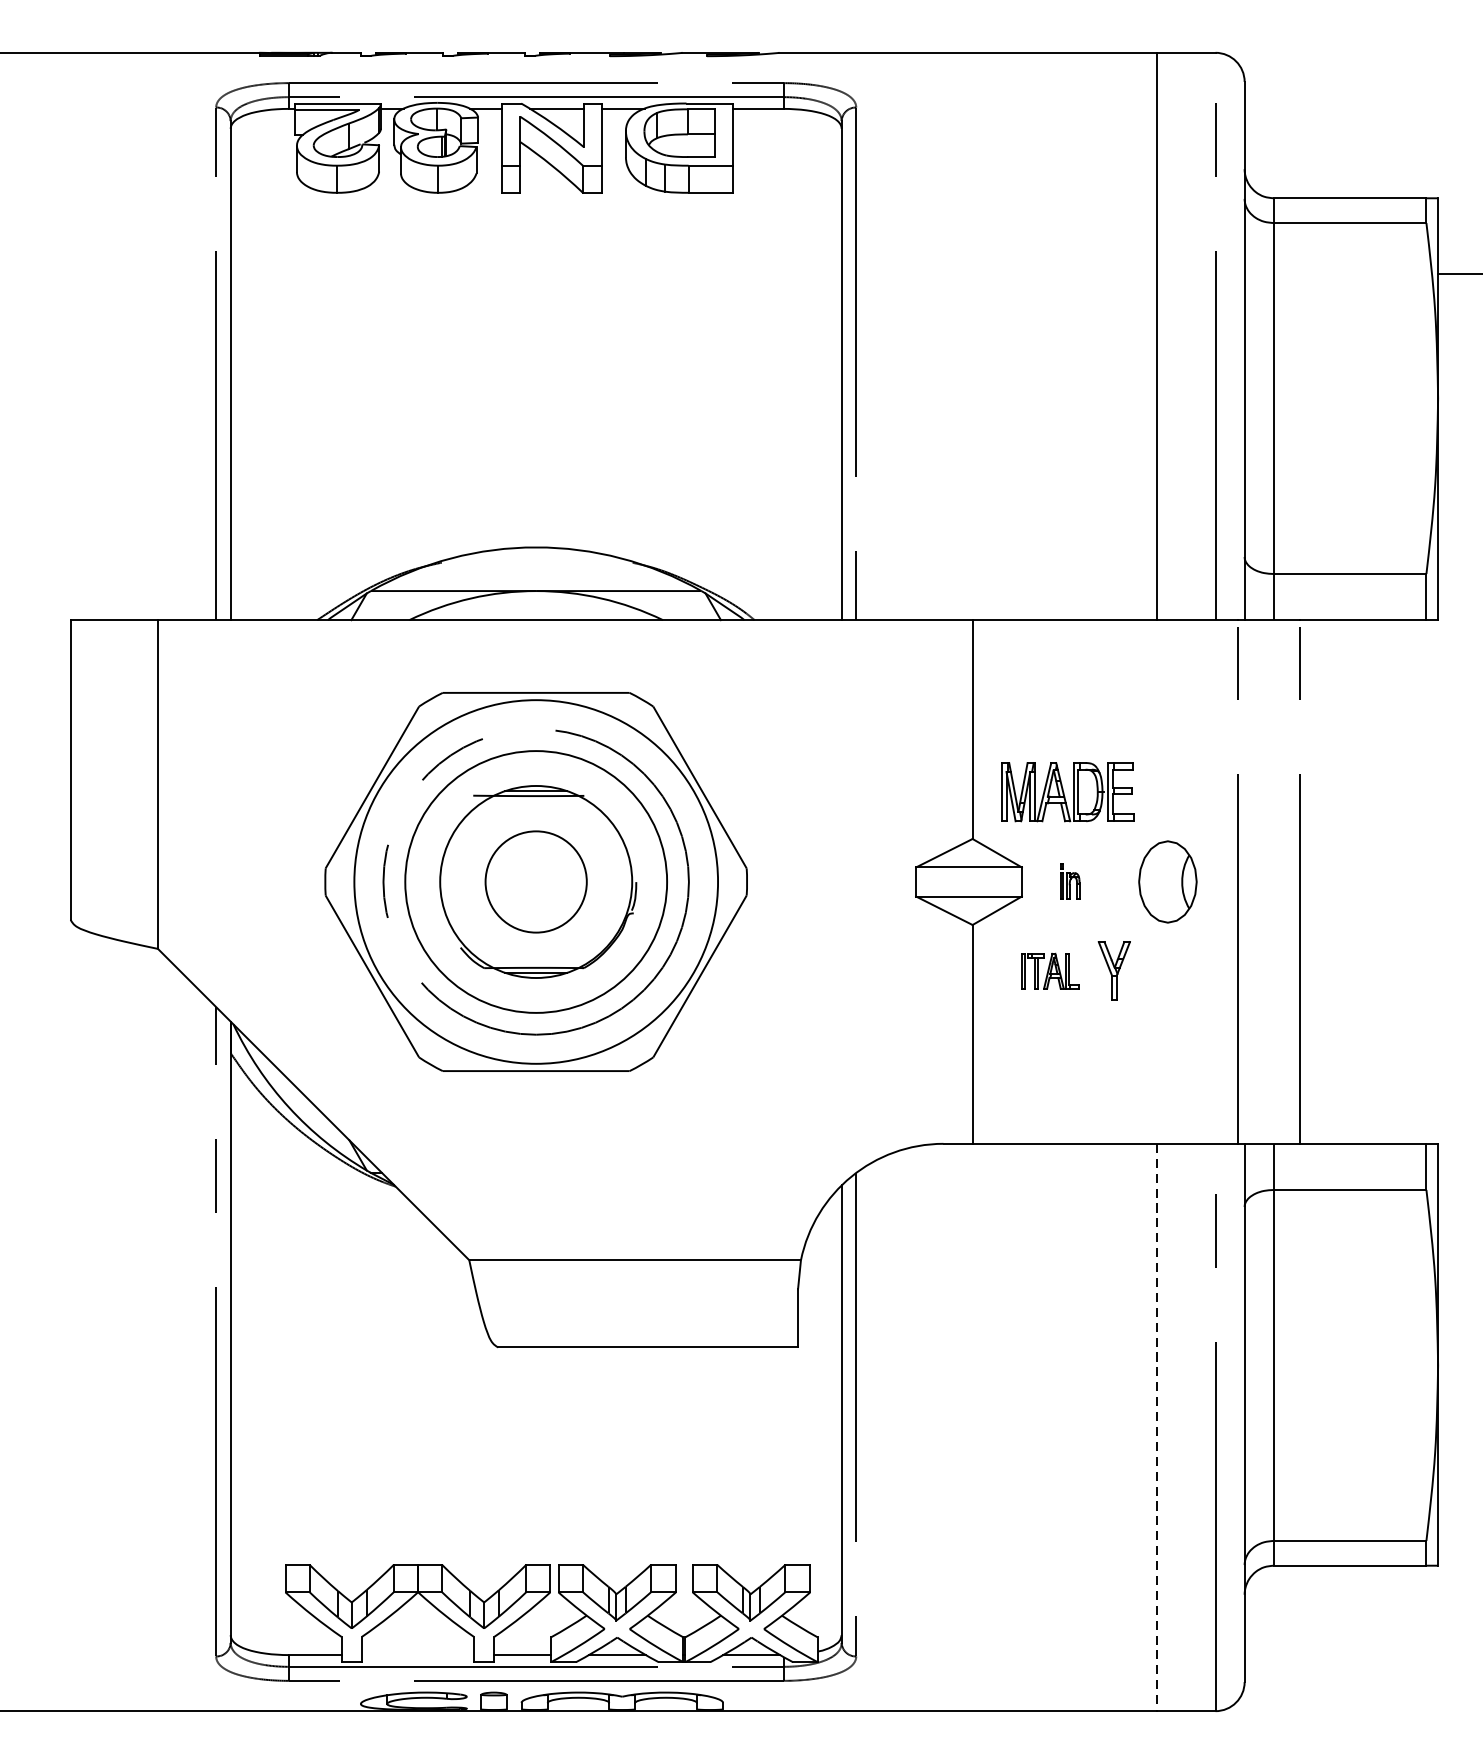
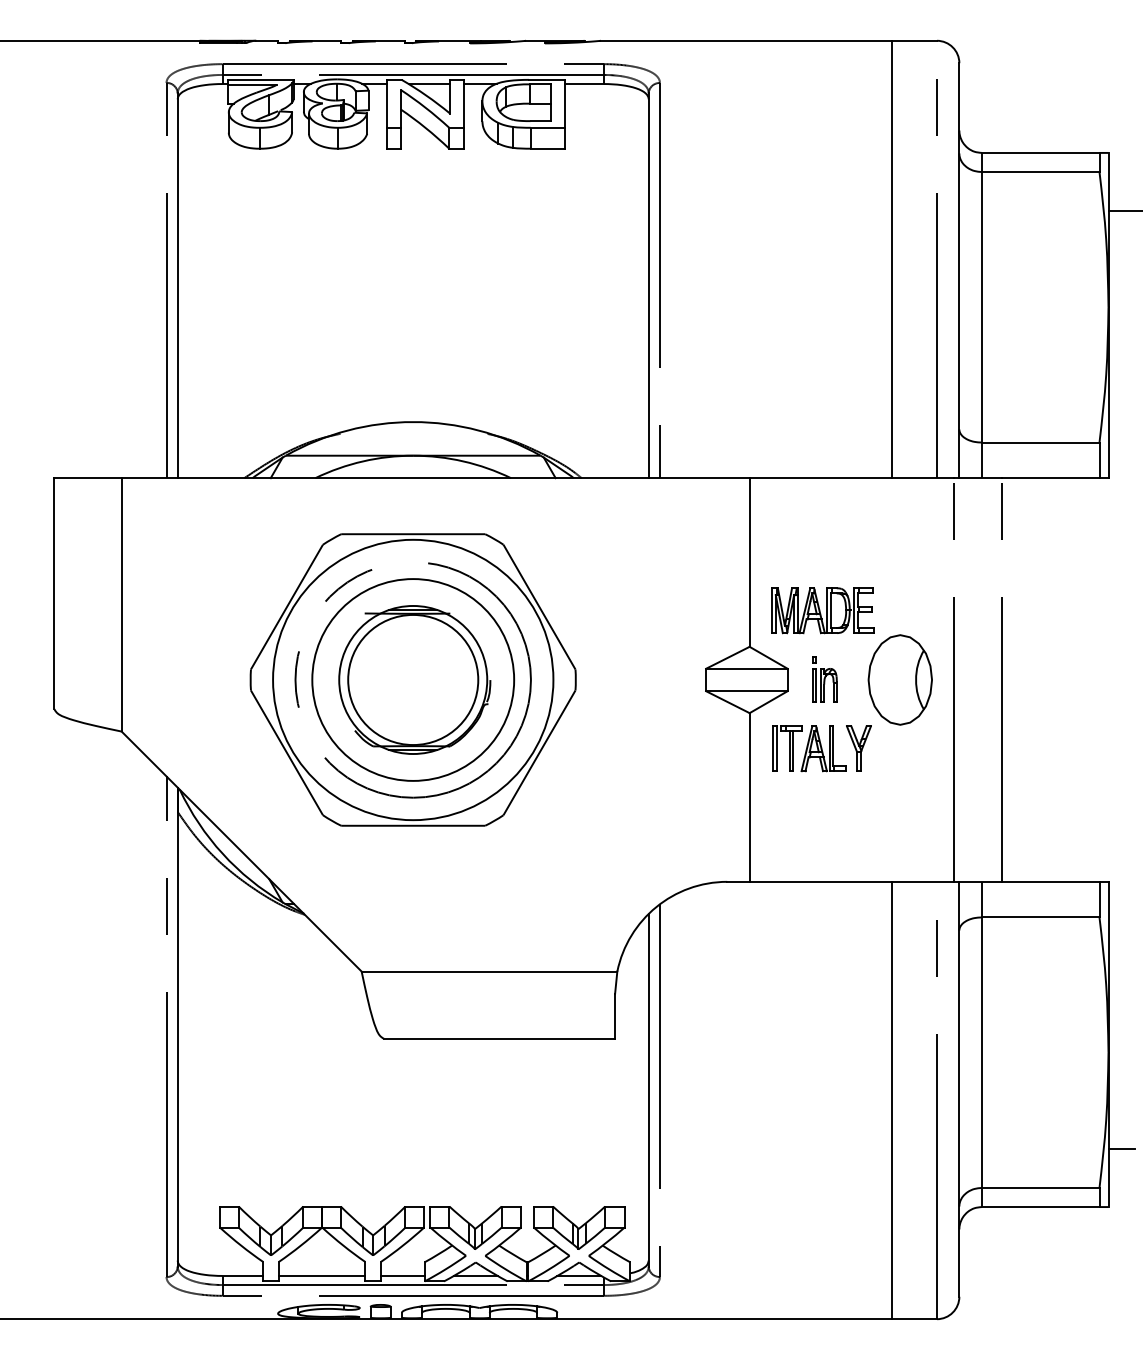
circle: (536, 881) -> (413, 679), size x1.67
part: (1069, 881) -> (824, 679), size x1.67
part: (1166, 881) -> (899, 679), size x1.43
part: (1050, 970) -> (809, 748), size x1.67
line: (1157, 1427) -> (892, 1100), dashed -> solid
line: (1454, 1489) -> (1121, 1148), added
line: (417, 1654) -> (321, 1275), added

